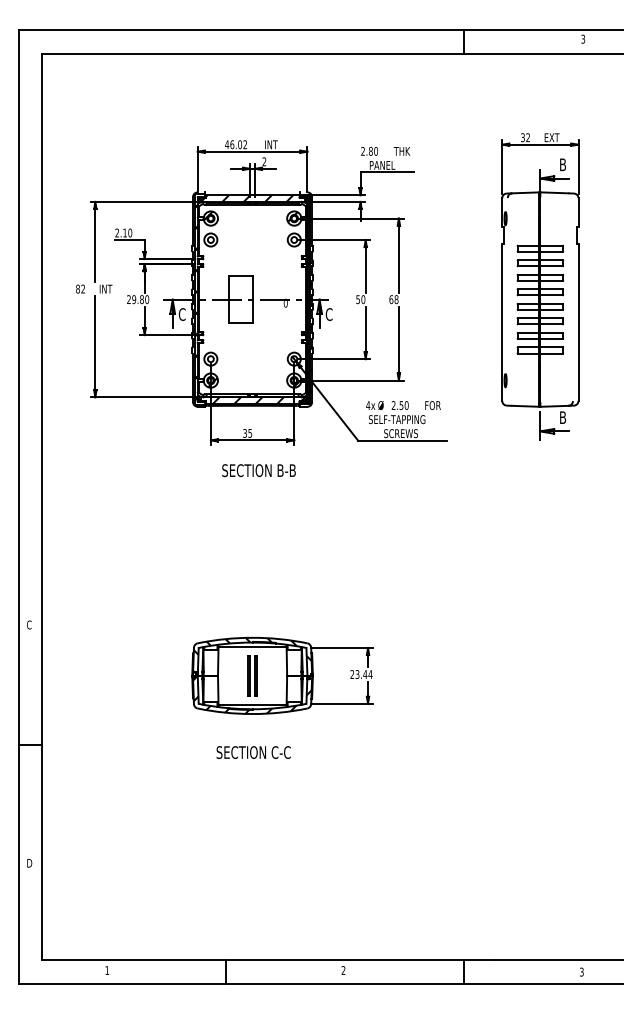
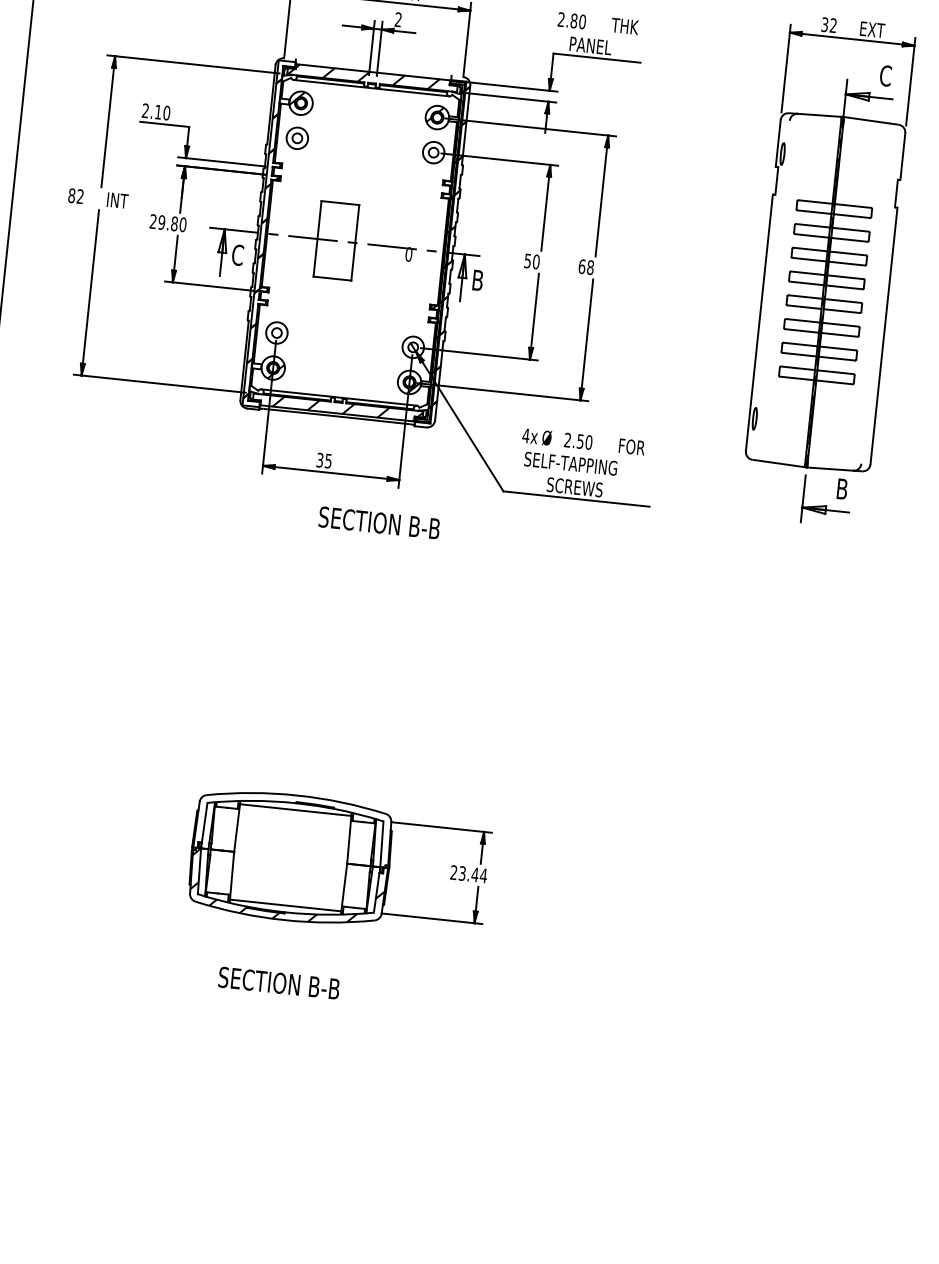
text: (562, 164) -> (884, 75), B -> C
text: (328, 314) -> (476, 280), C -> B
text: (258, 470) -> (378, 522), moved
hatch: (252, 658) -> (293, 829), removed
part: (252, 675) -> (290, 857), removed
text: (253, 752) -> (279, 983), SECTION C-C -> SECTION B-B

